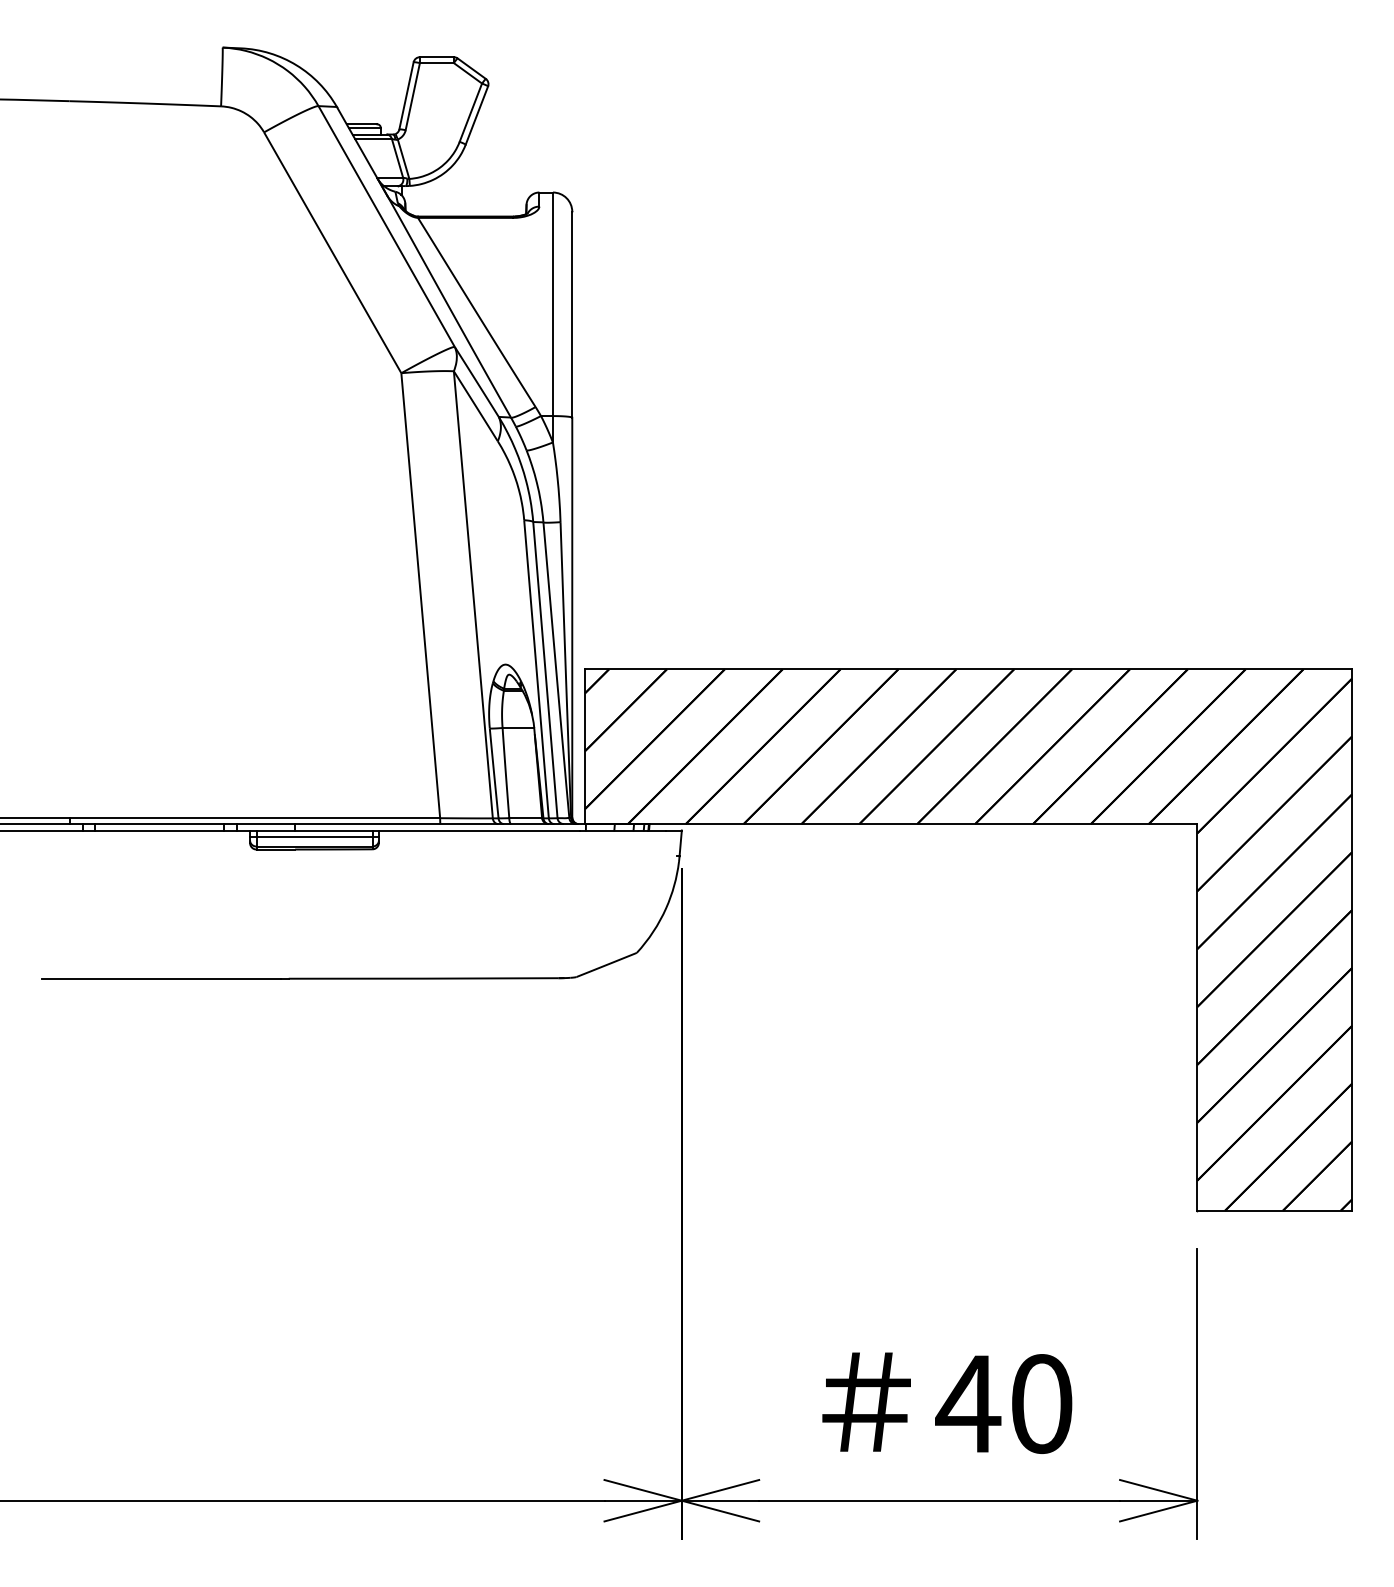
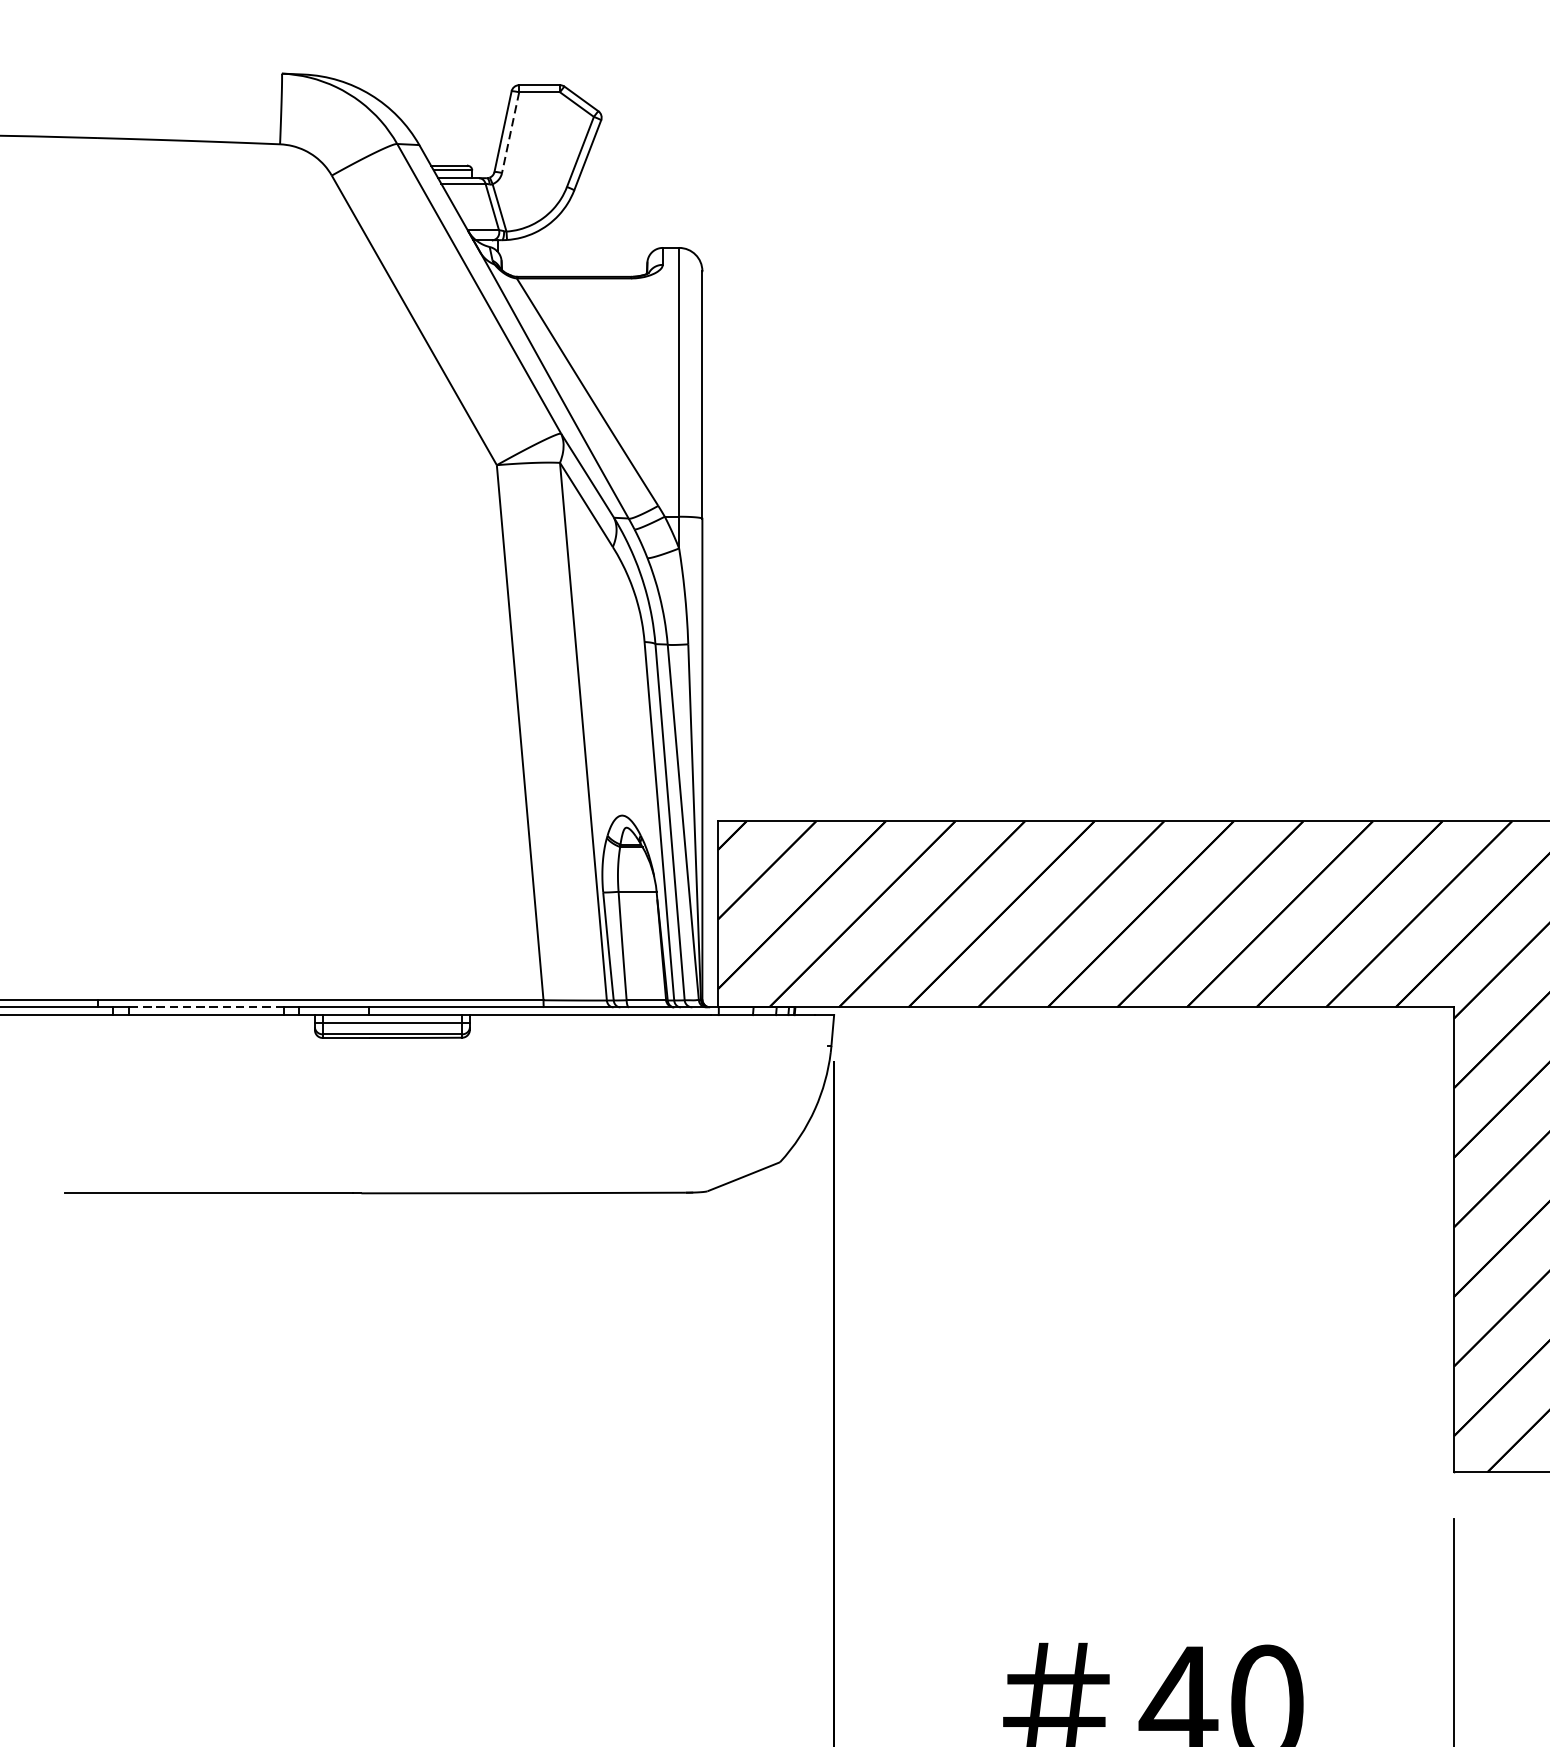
line: (412, 97) -> (510, 133), solid -> dashed
line: (159, 824) -> (206, 1007), solid -> dashed

